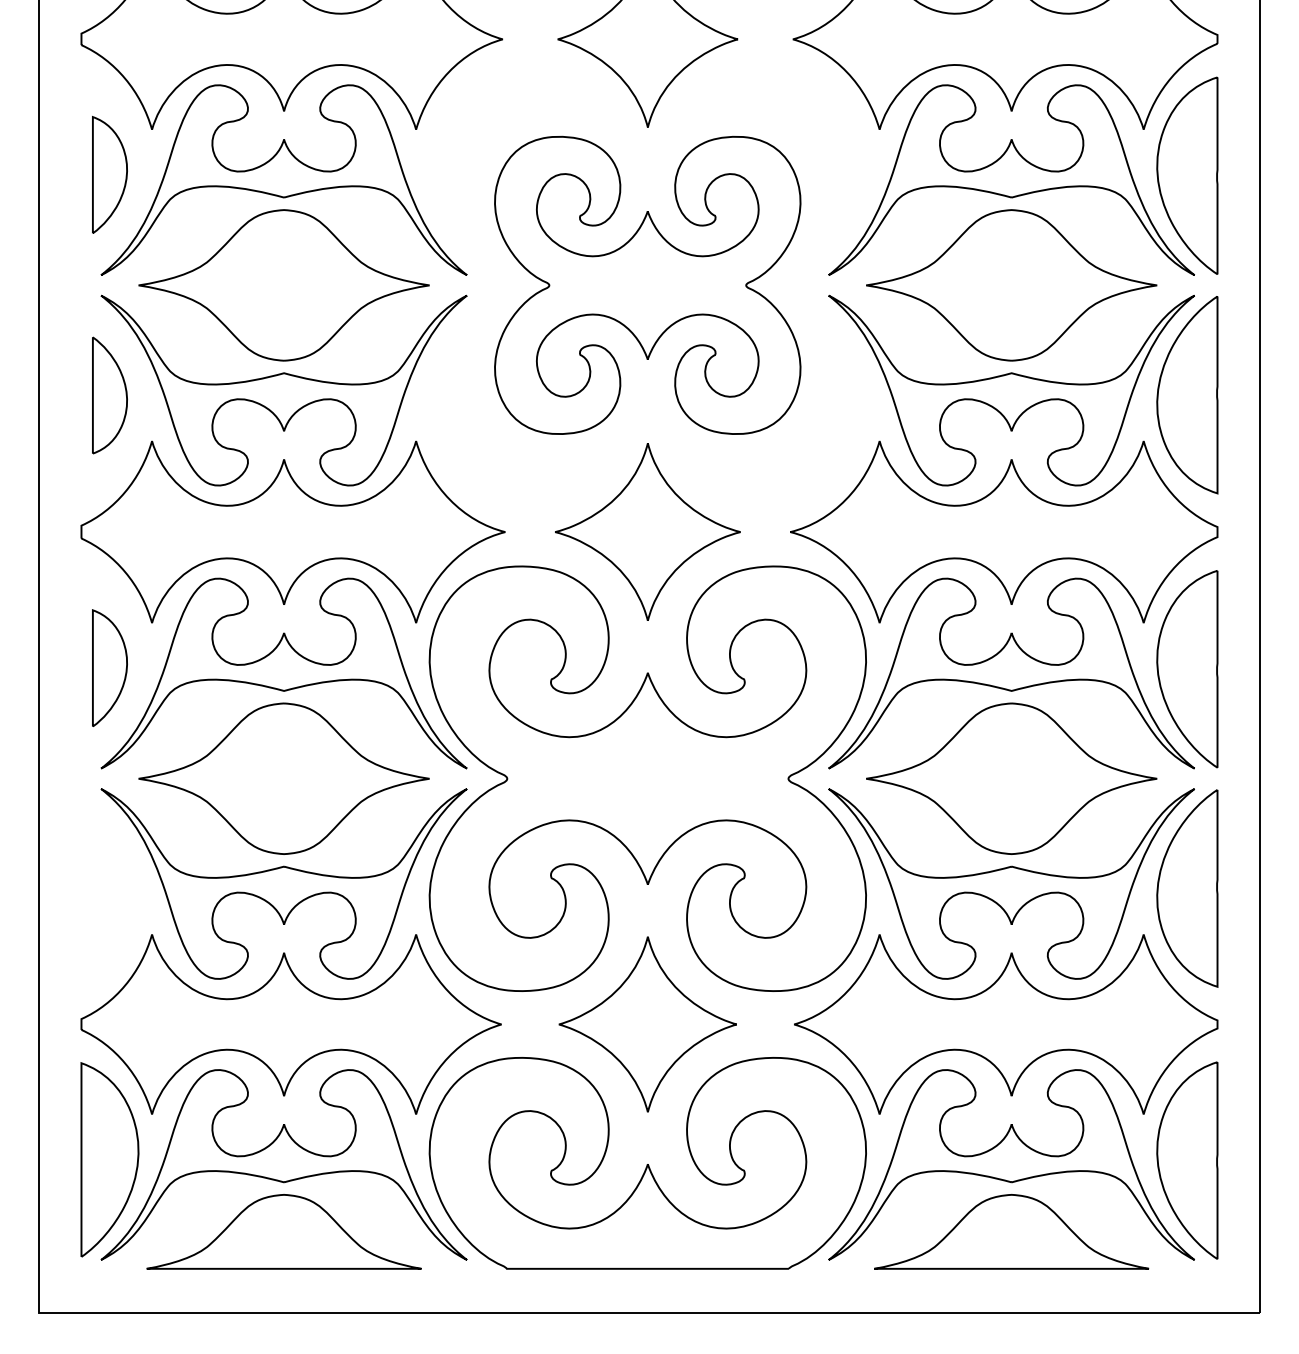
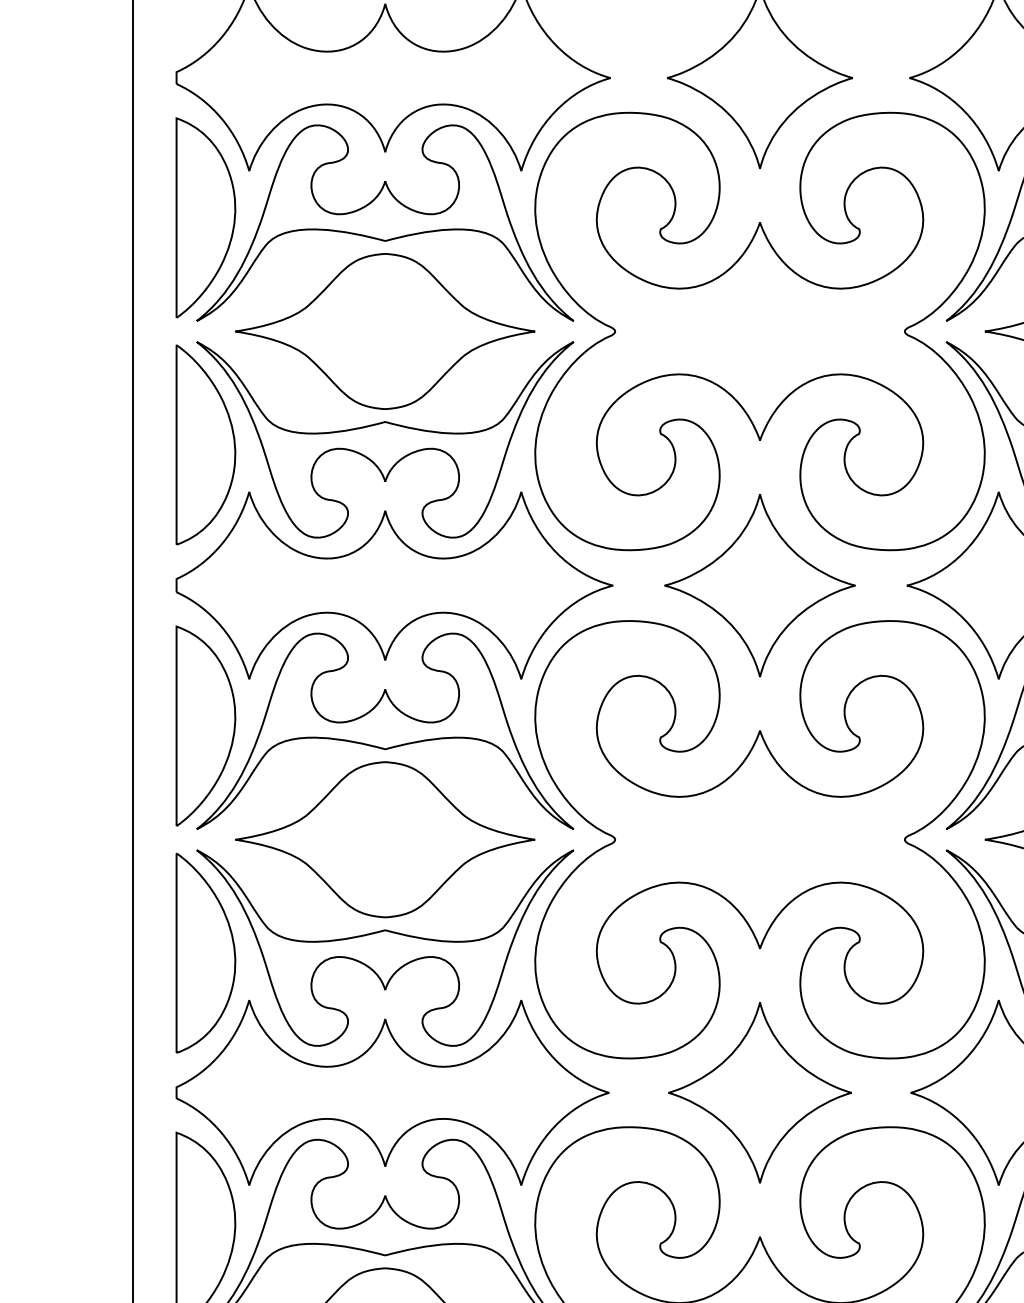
part: (109, 174) -> (205, 217), size x1.67
part: (647, 285) -> (759, 331), size x1.43
part: (109, 395) -> (205, 444), size x1.67
part: (109, 667) -> (205, 725), size x1.67
part: (109, 888) -> (205, 952), added

